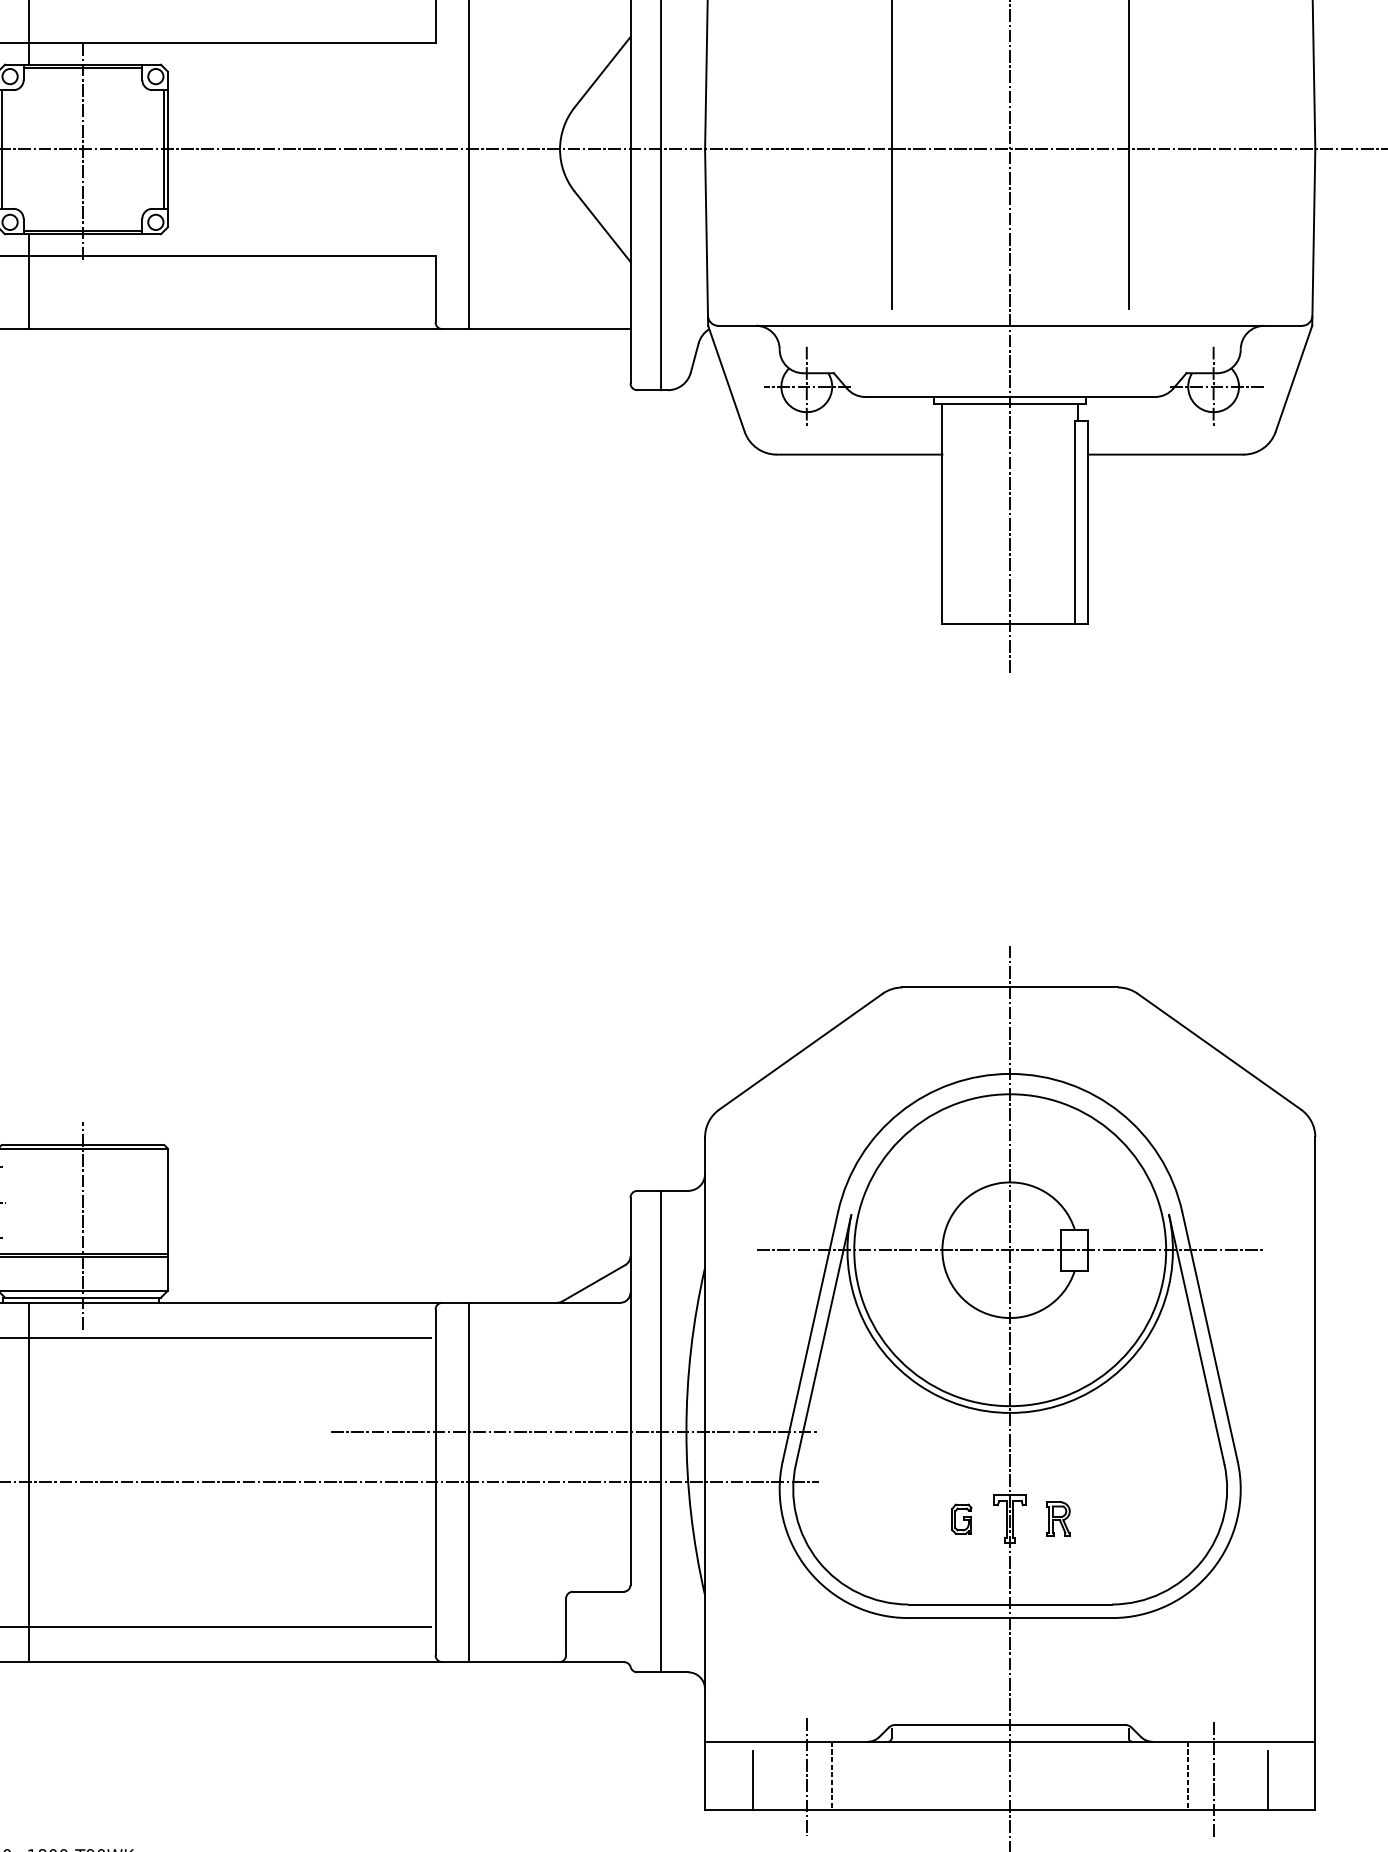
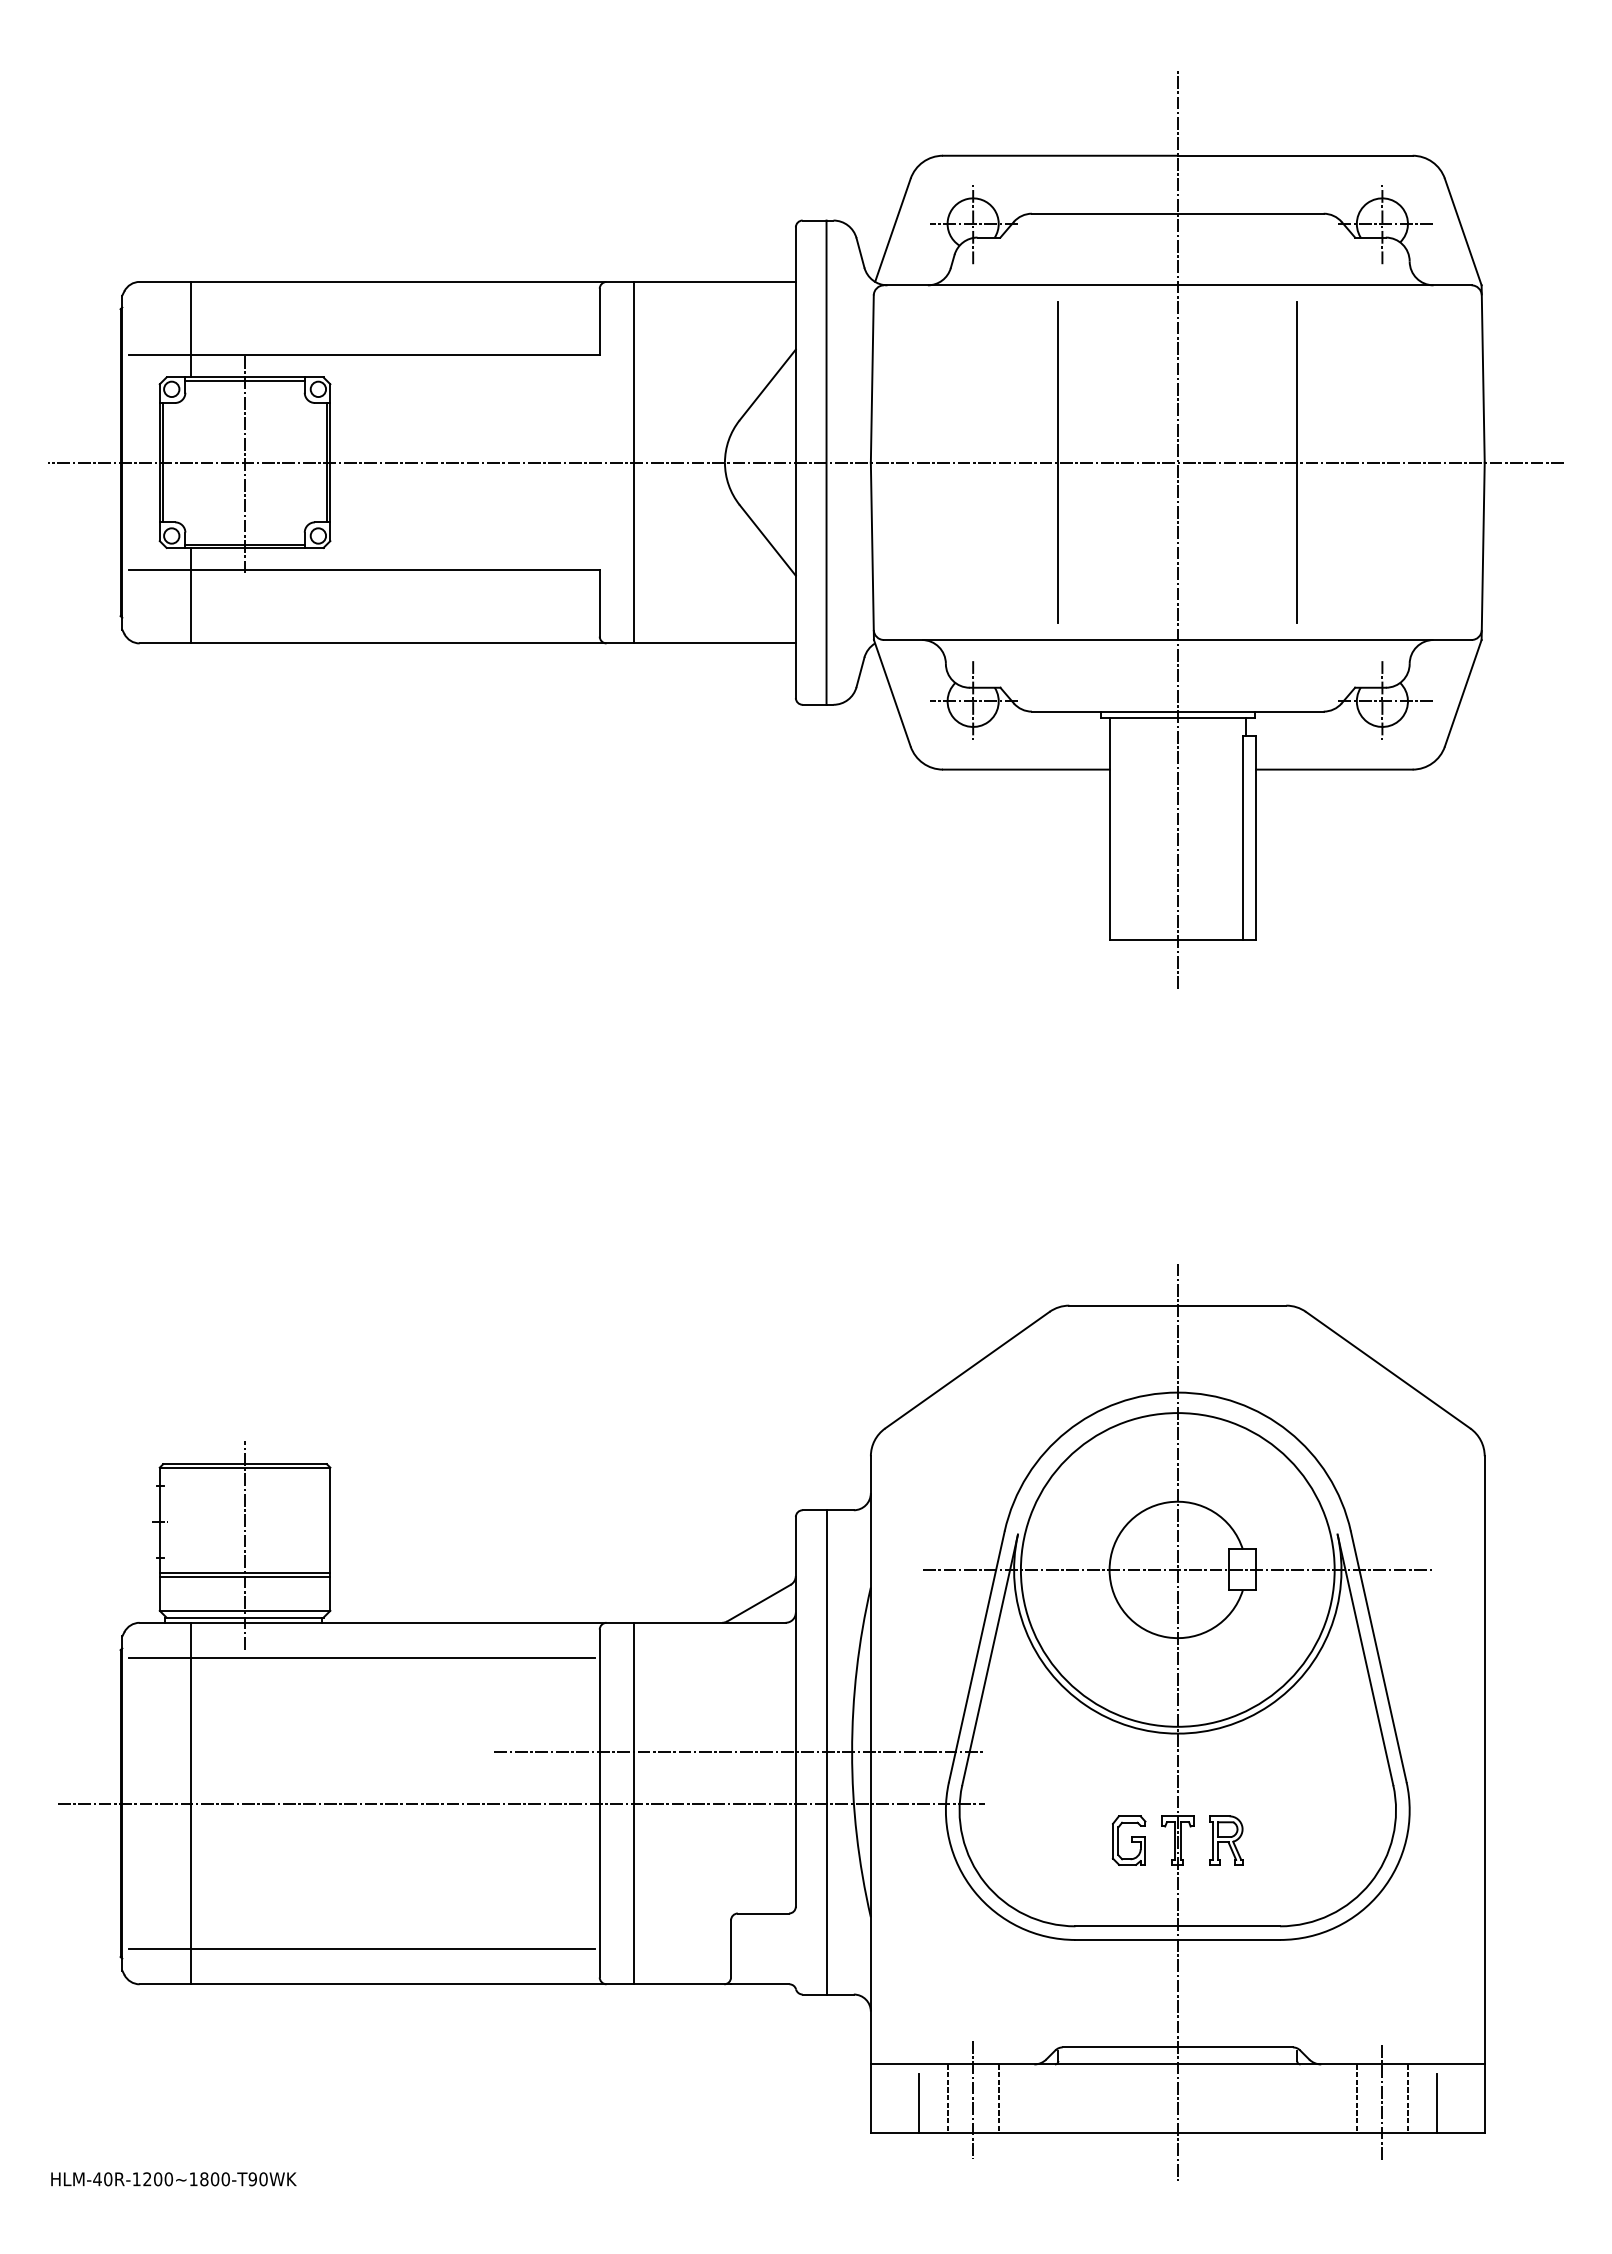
part: (961, 1519) -> (1128, 1840), size x1.67
part: (1058, 1519) -> (1226, 1840), size x1.43
line: (781, 1775) -> (947, 2098), added
line: (1238, 1775) -> (1407, 2098), added

